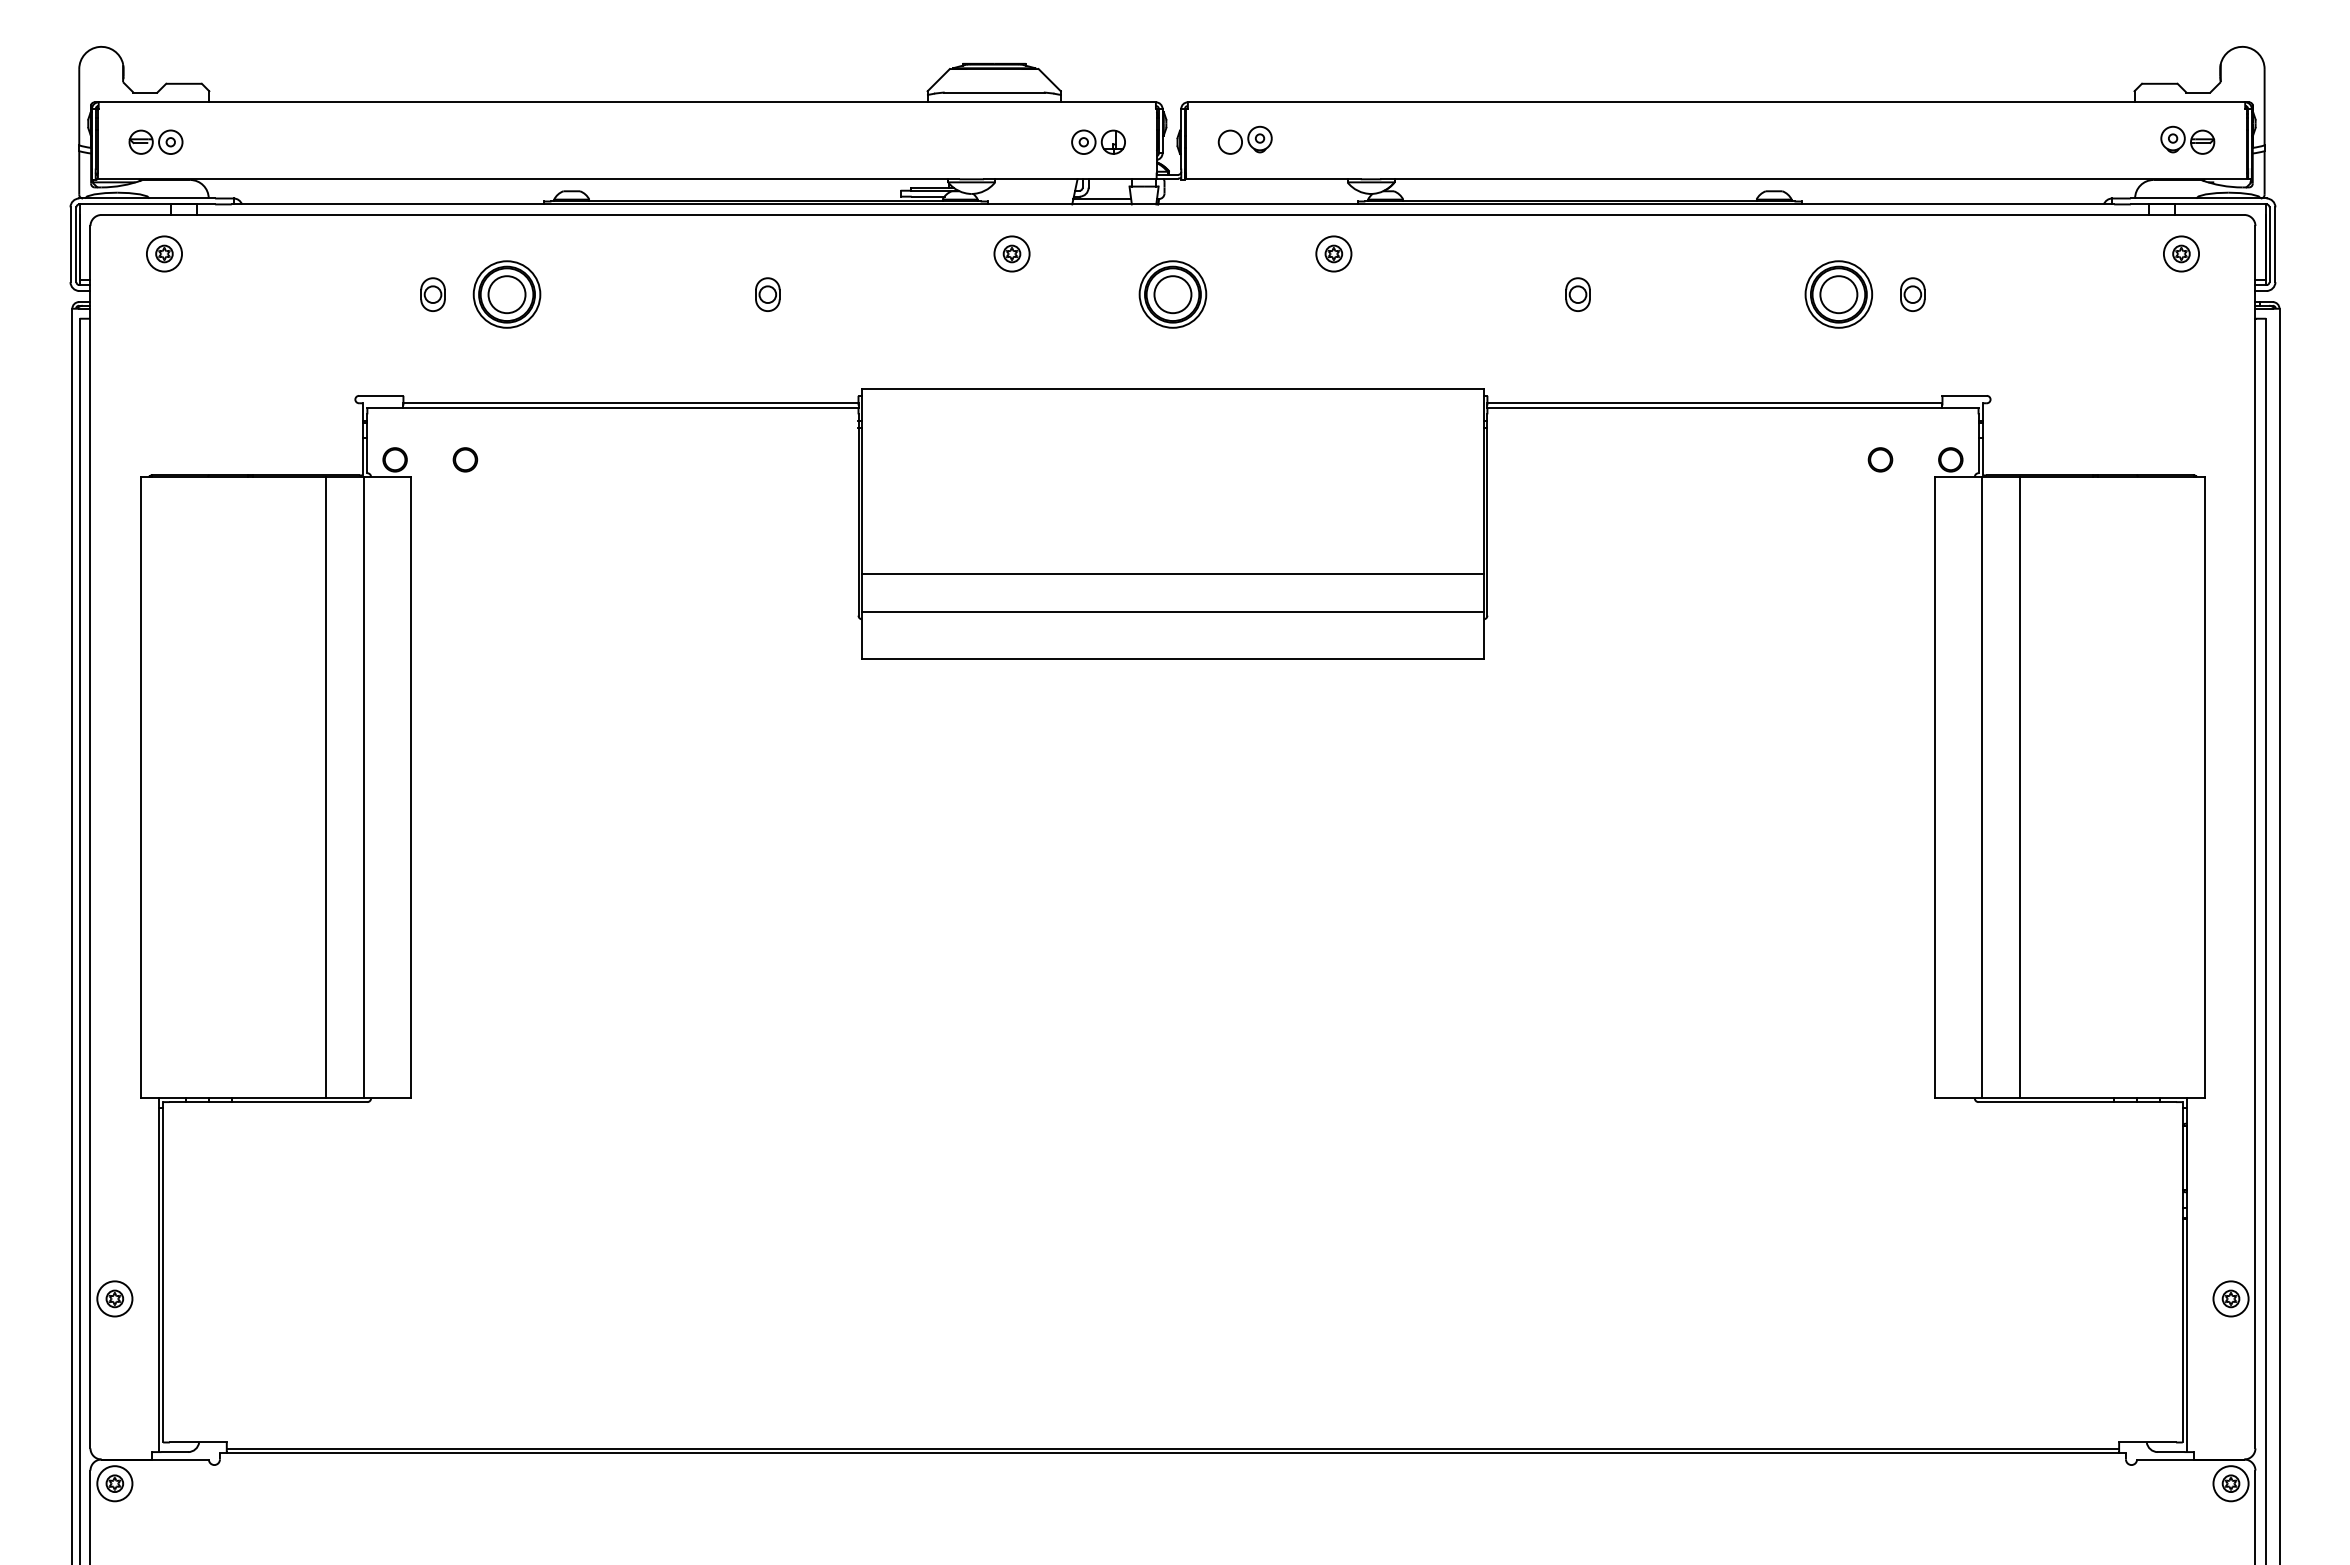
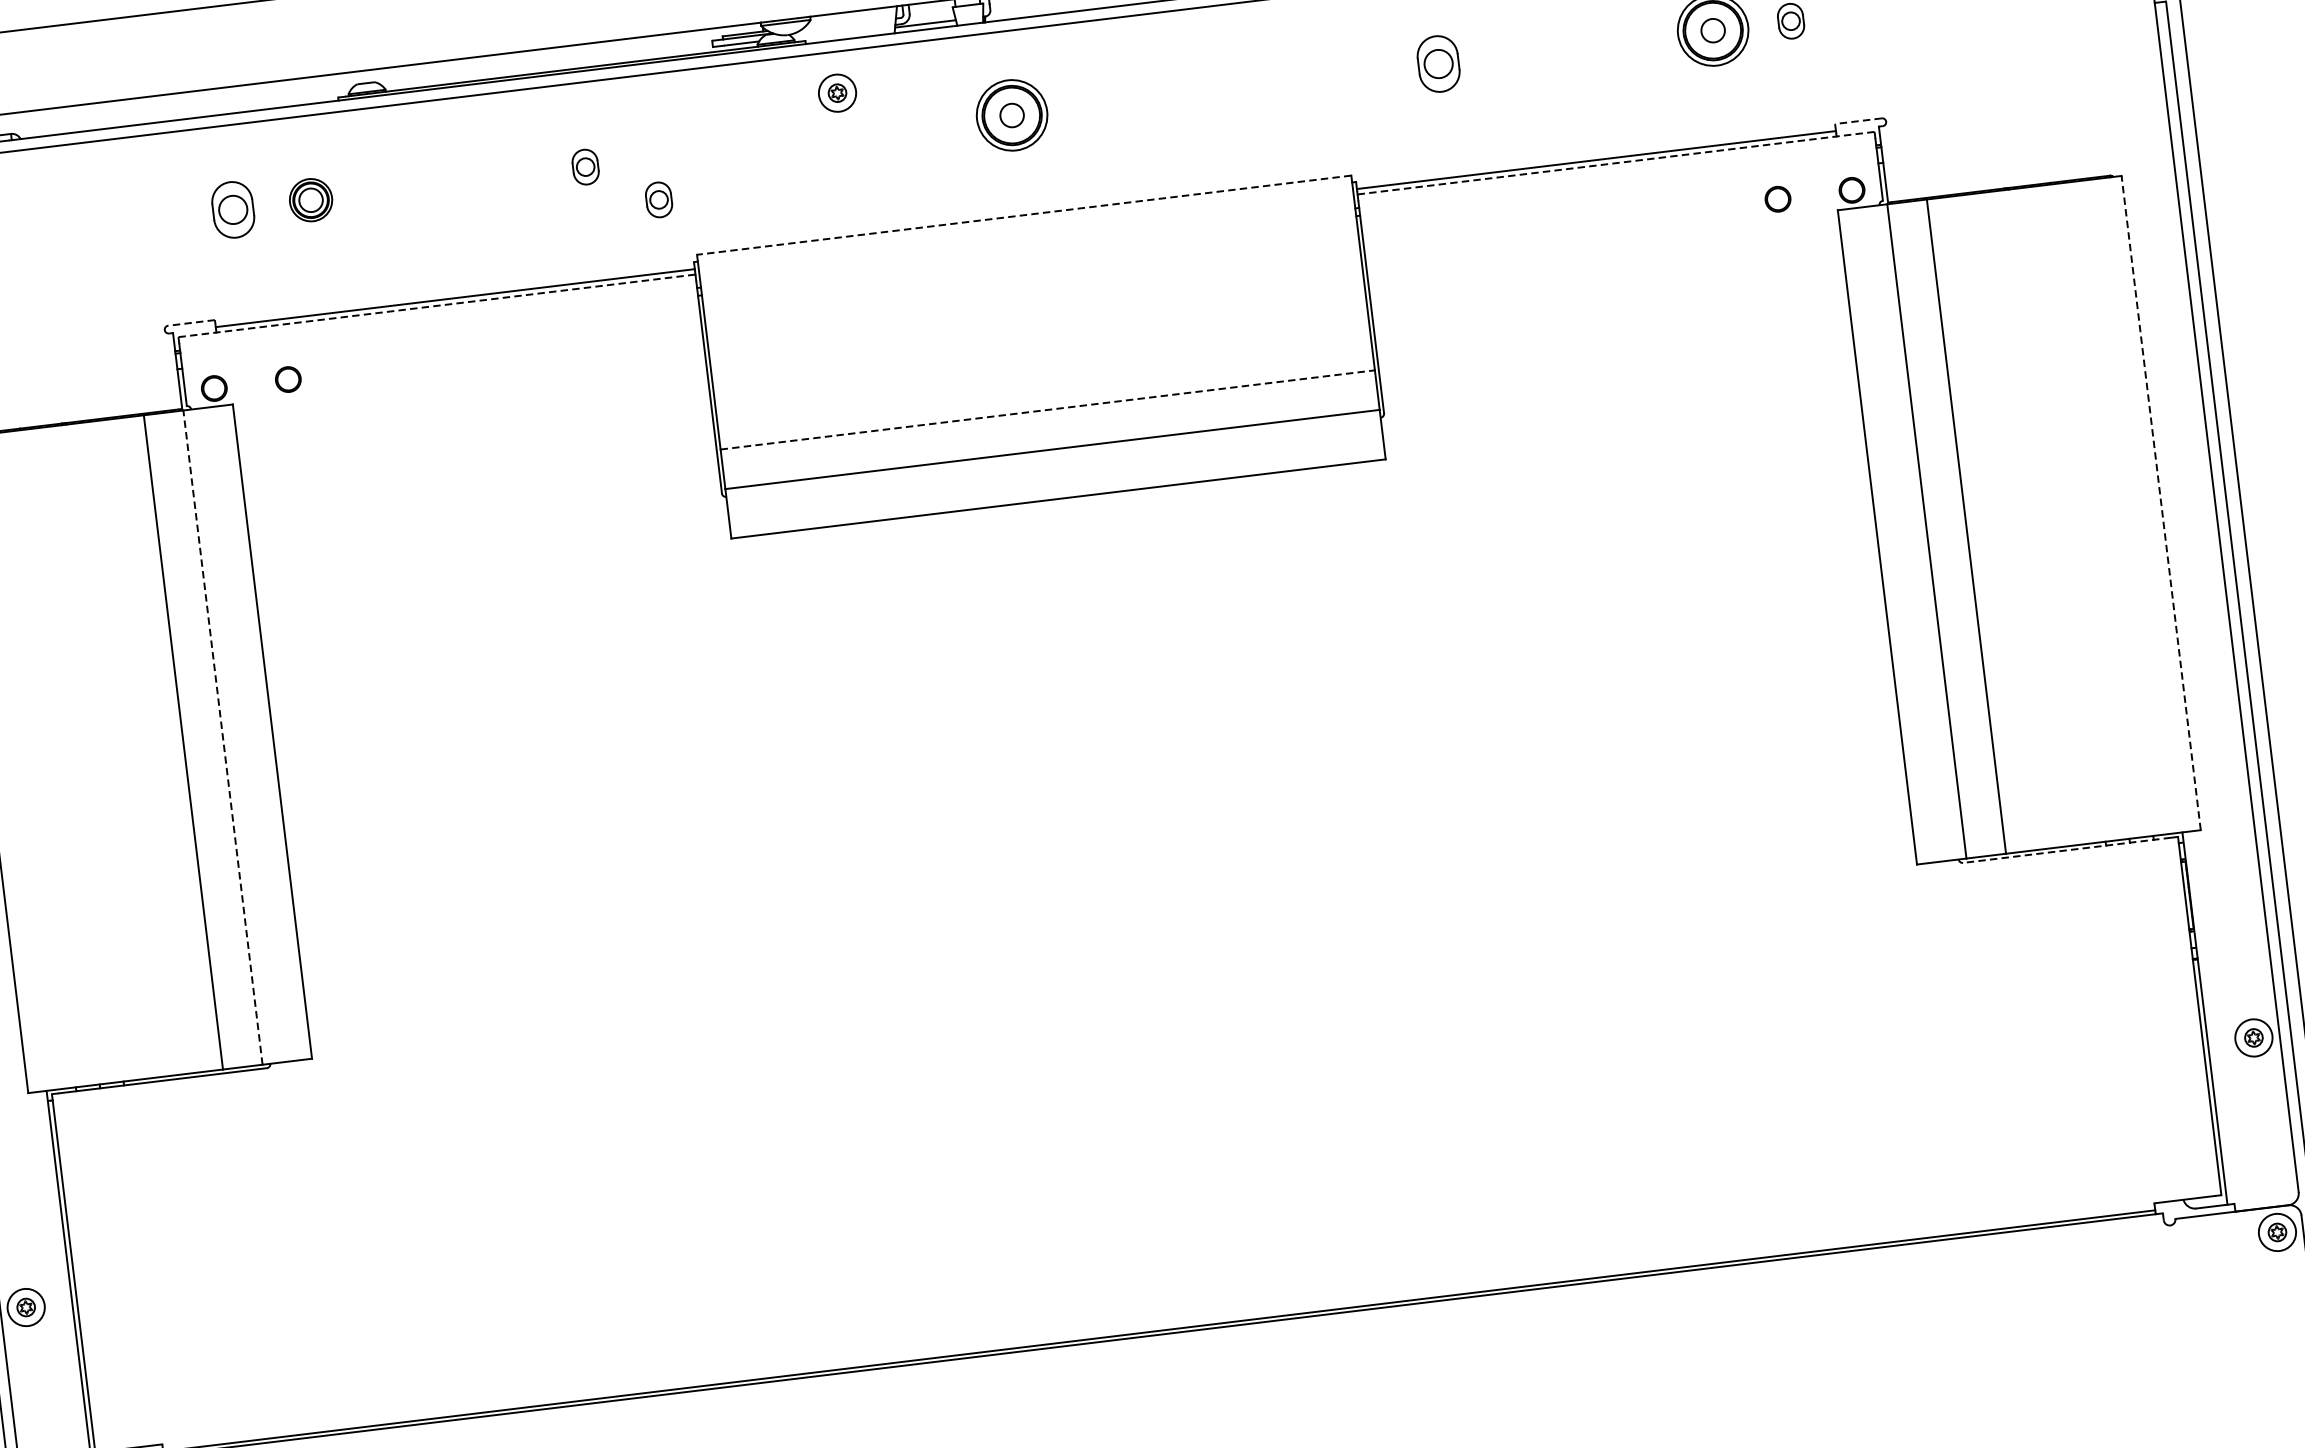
part: (1333, 253) -> (1175, 51), removed
part: (432, 294) -> (232, 209), size x1.6
part: (506, 294) -> (310, 200), size x0.6
circle: (1172, 294) -> (1011, 115), size x0.6
part: (1577, 294) -> (1437, 63), size x1.6
circle: (1838, 294) -> (1712, 30), size x0.6
part: (832, 333) -> (658, 199), added
line: (1172, 389) -> (1023, 215), solid -> dashed
line: (380, 395) -> (190, 322), solid -> dashed
line: (1964, 395) -> (1858, 120), solid -> dashed
line: (612, 407) -> (436, 305), solid -> dashed
line: (1732, 407) -> (1615, 163), solid -> dashed
line: (1172, 574) -> (1047, 410), solid -> dashed
line: (363, 787) -> (222, 737), solid -> dashed
line: (2204, 787) -> (2160, 502), solid -> dashed
line: (2077, 1102) -> (2067, 850), solid -> dashed

